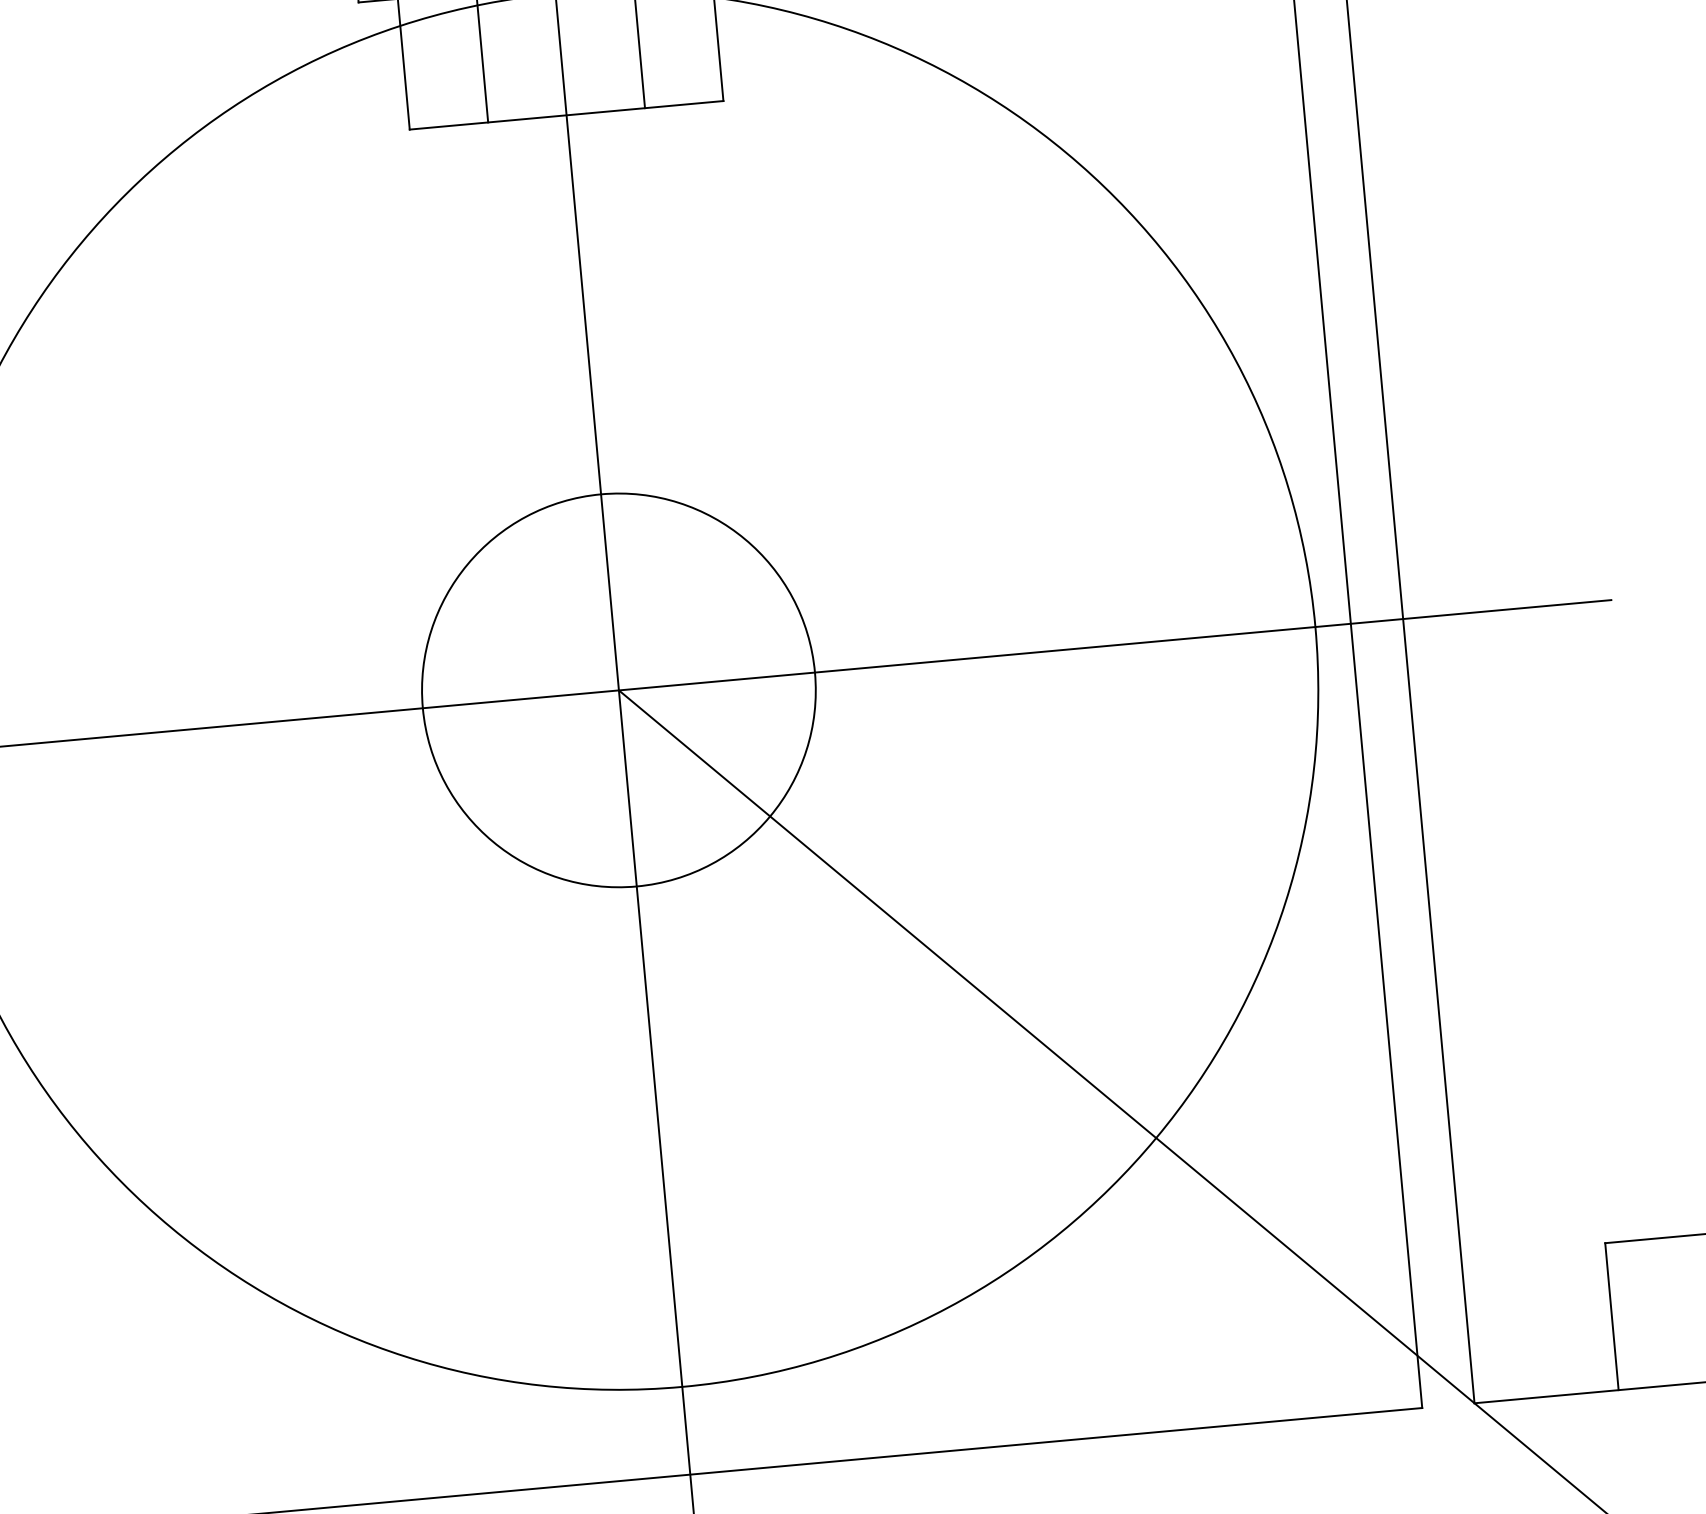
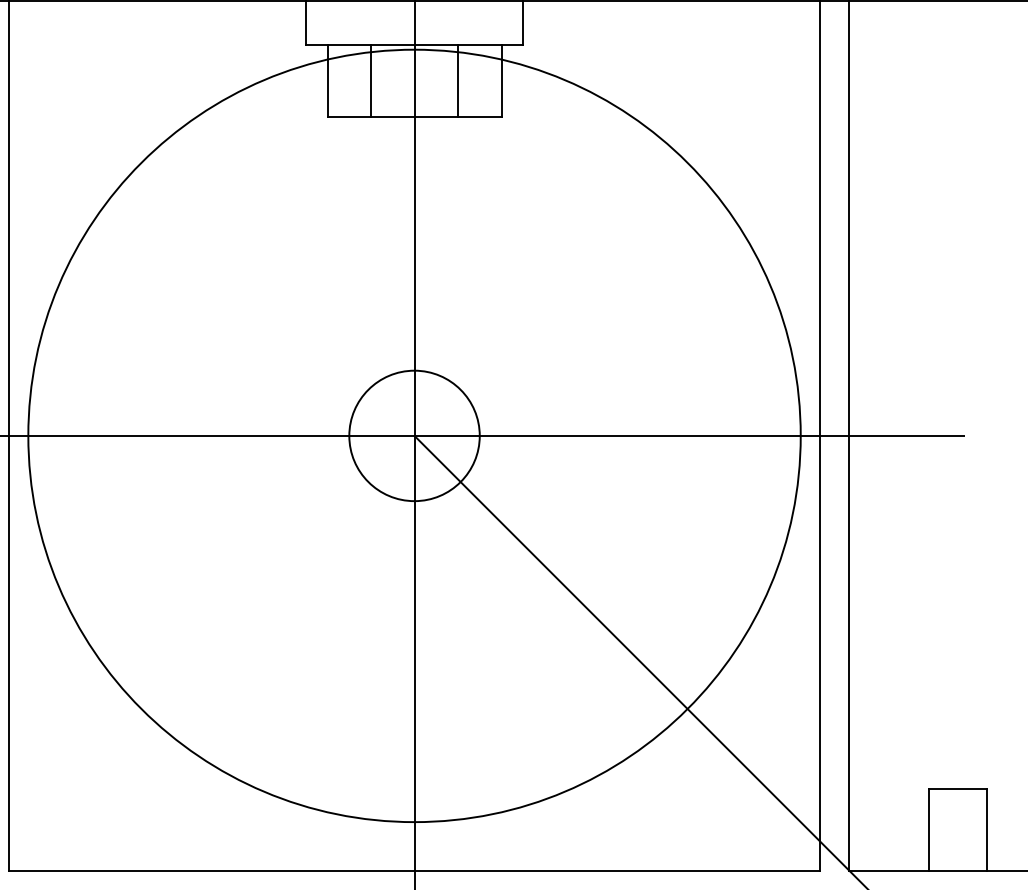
circle: (618, 689) -> (414, 435), size x0.6

